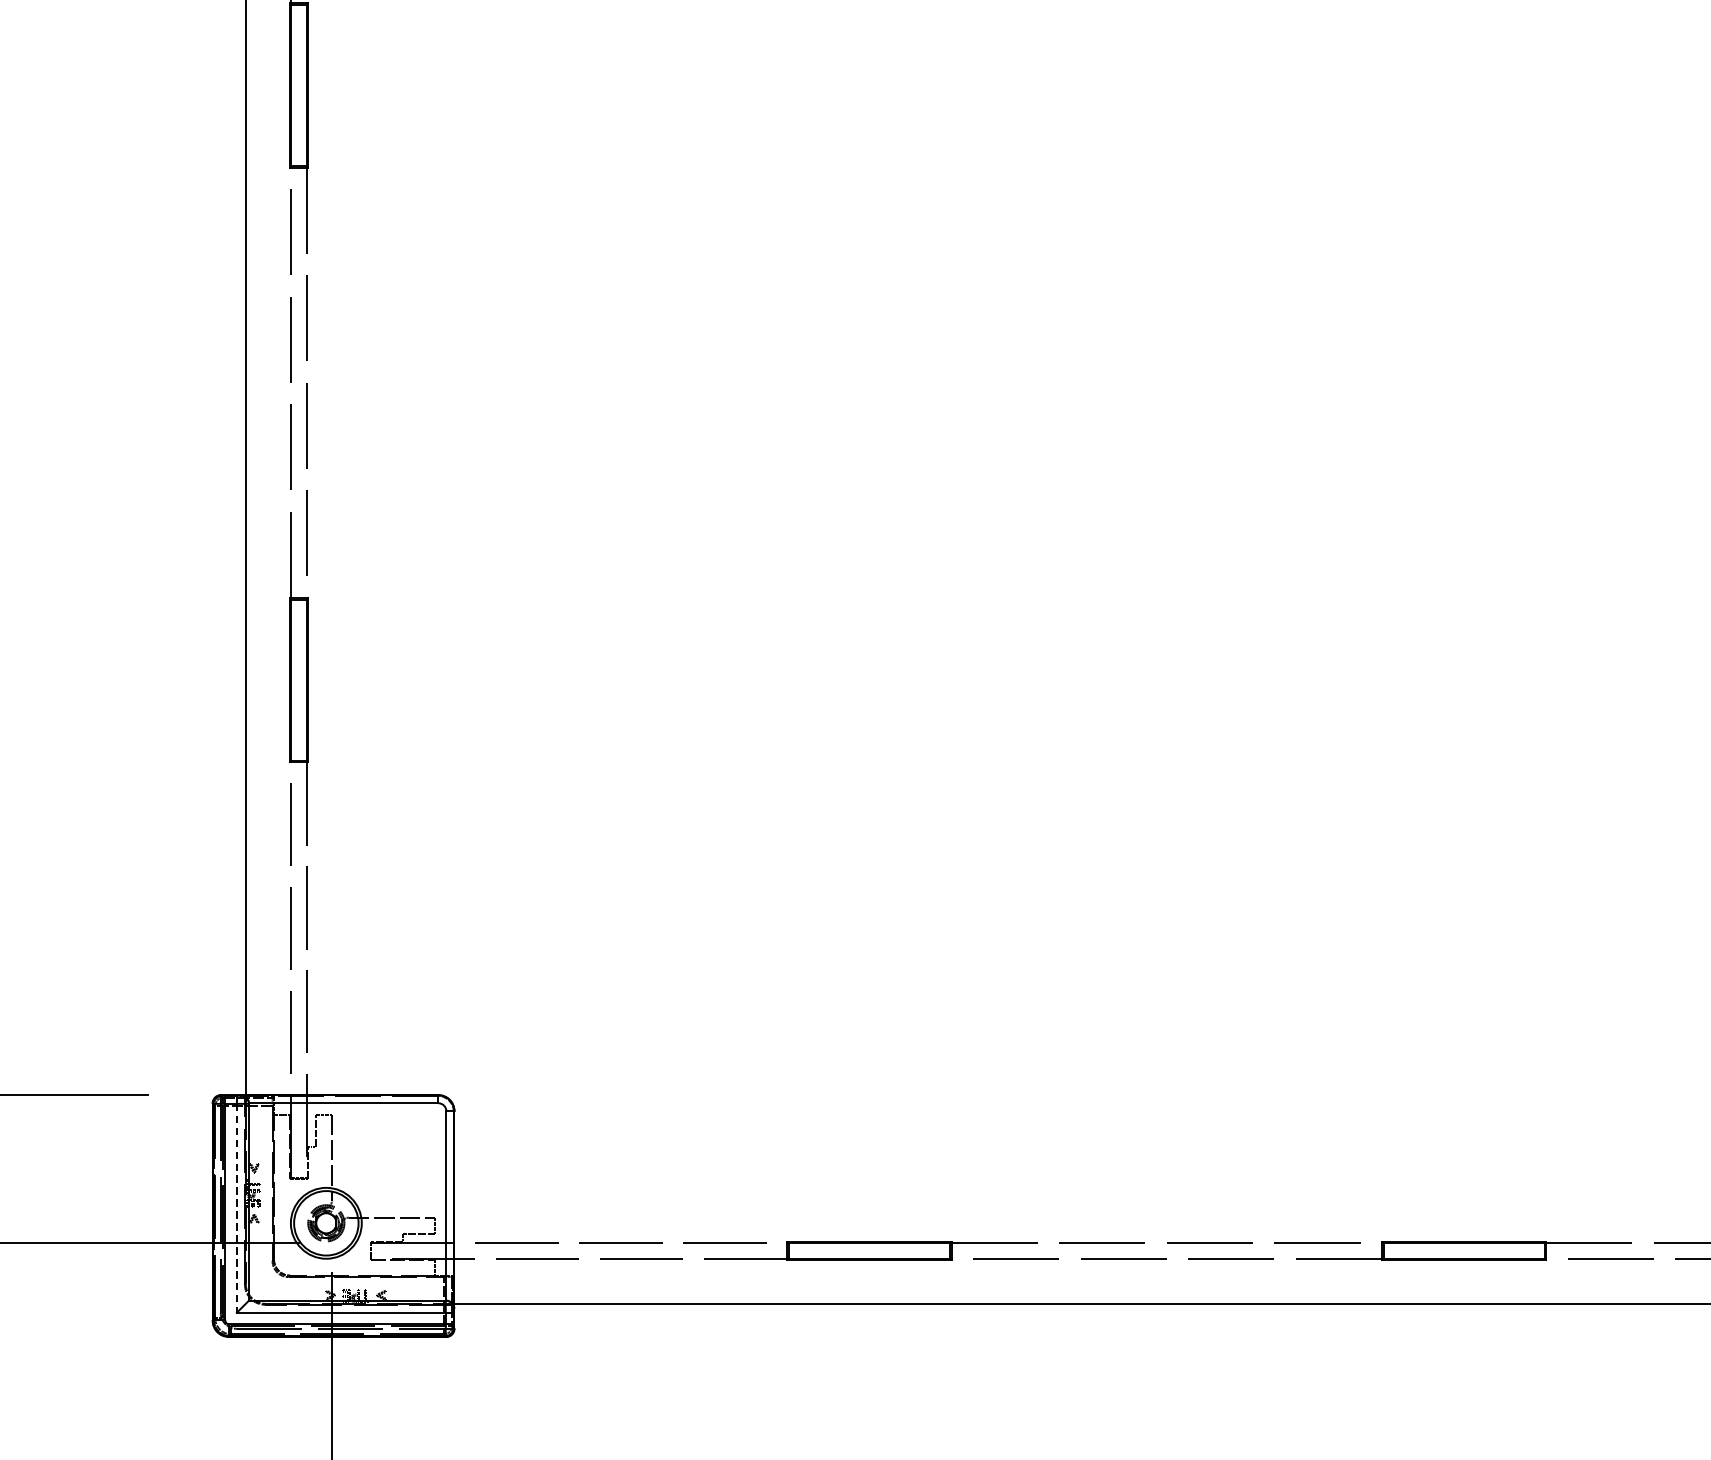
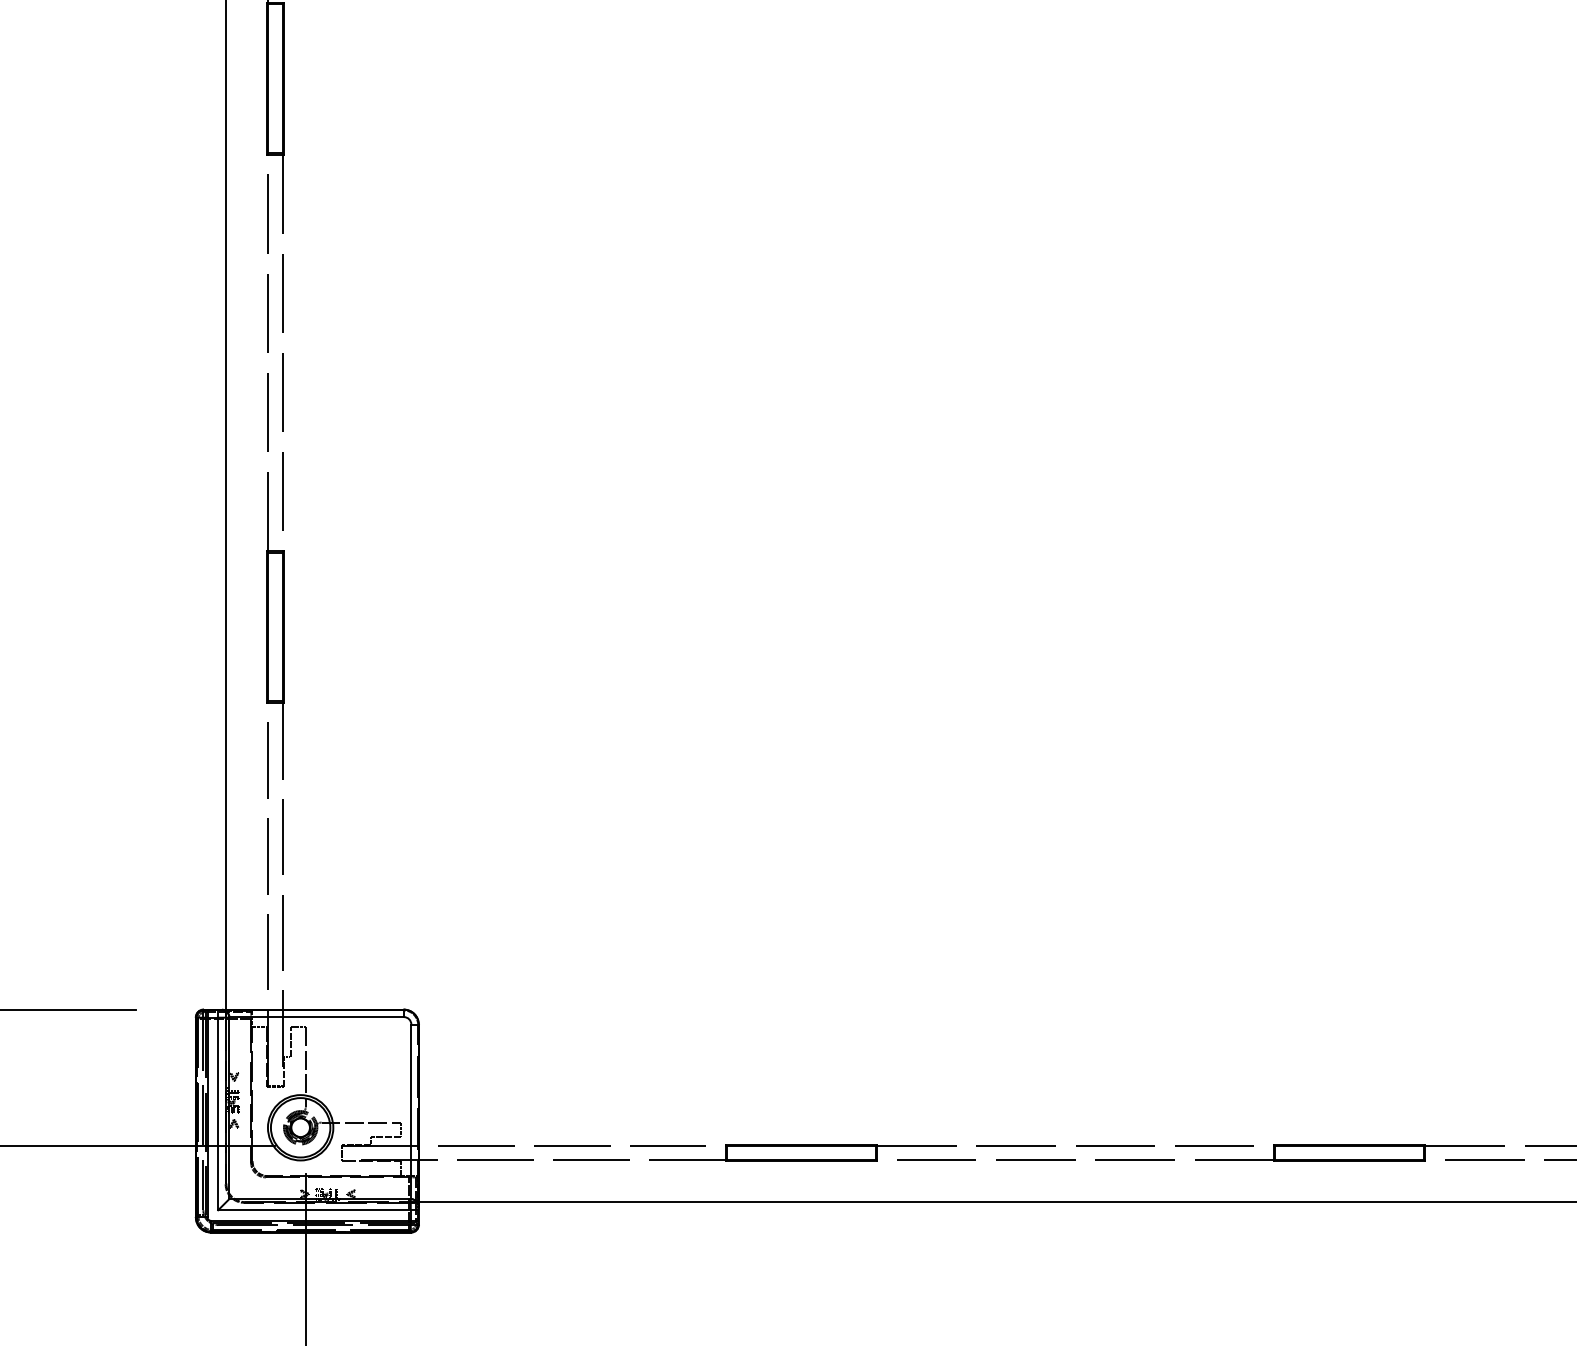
line: (237, 1208) -> (218, 1114), dashed -> solid

